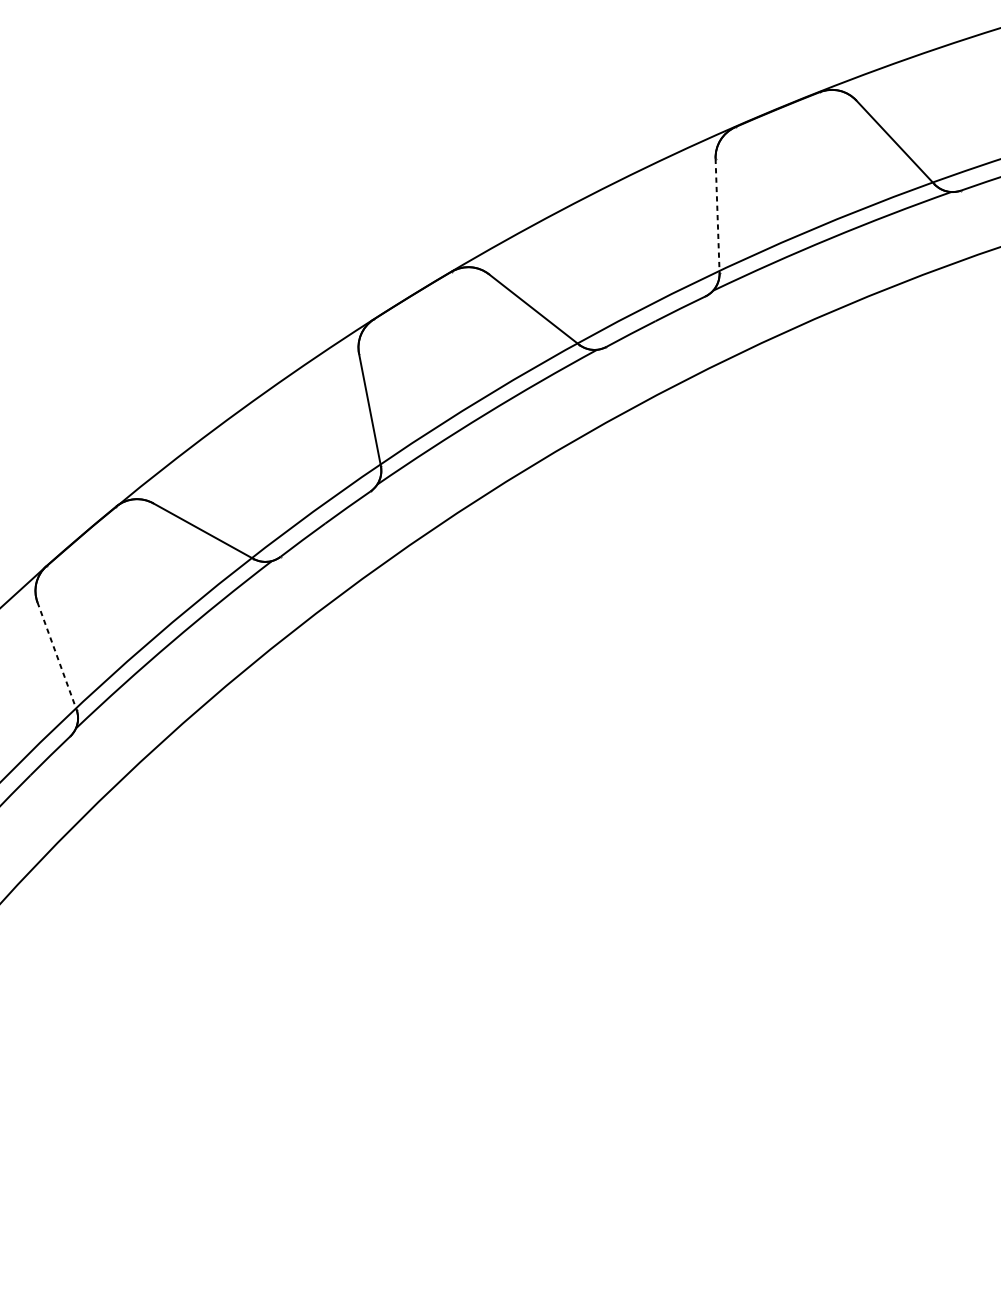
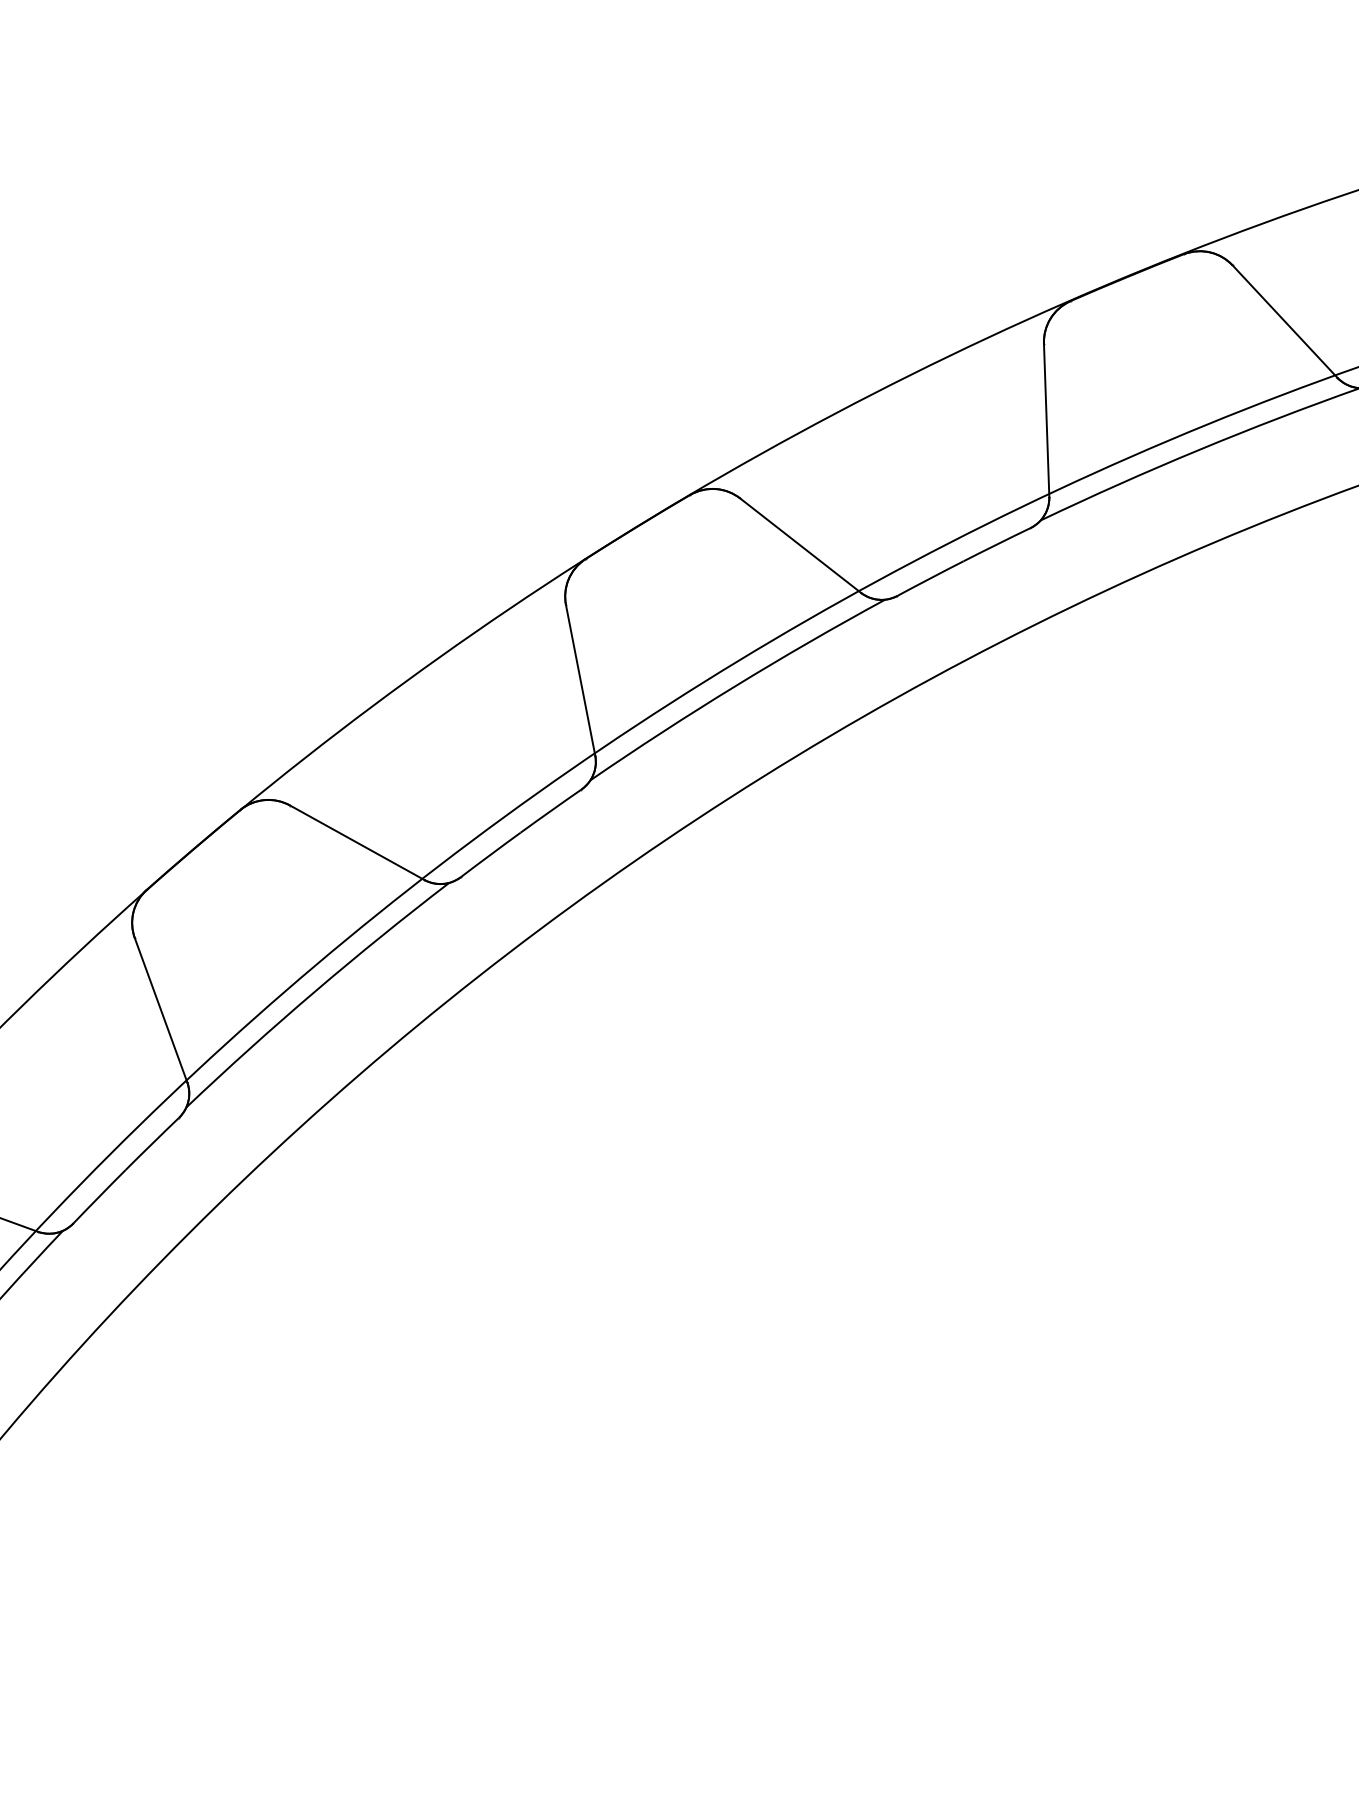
line: (717, 216) -> (1046, 420), dashed -> solid
line: (57, 656) -> (161, 1010), dashed -> solid

